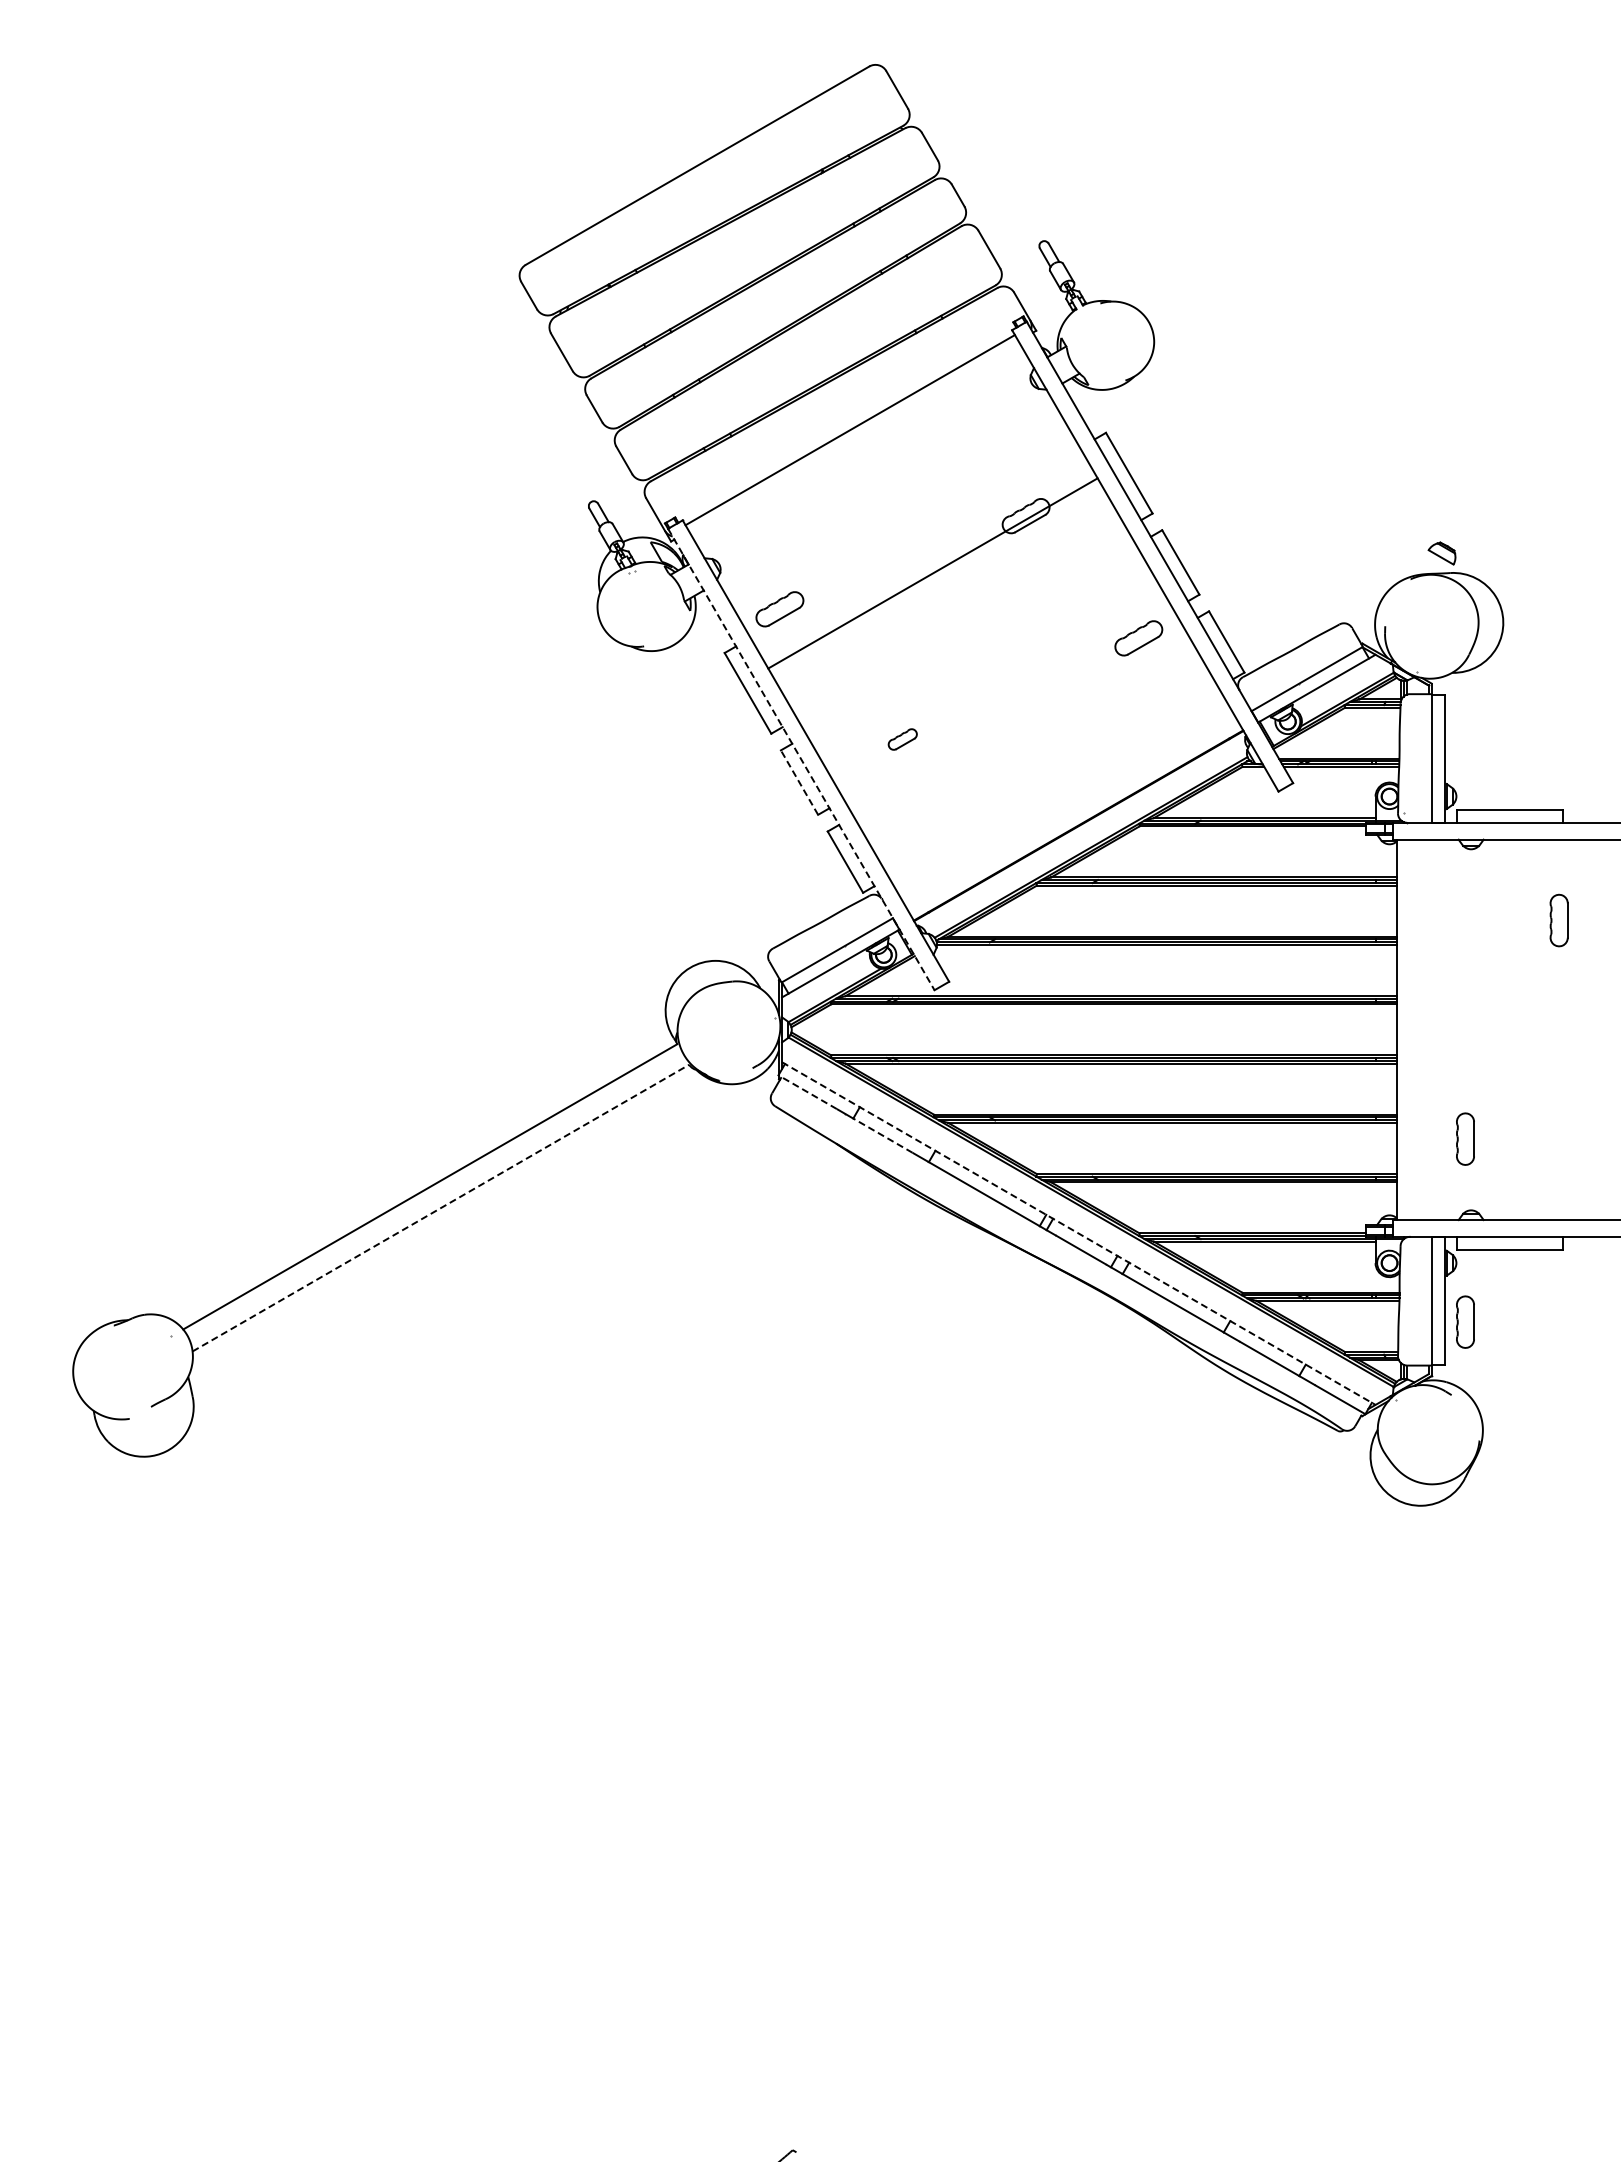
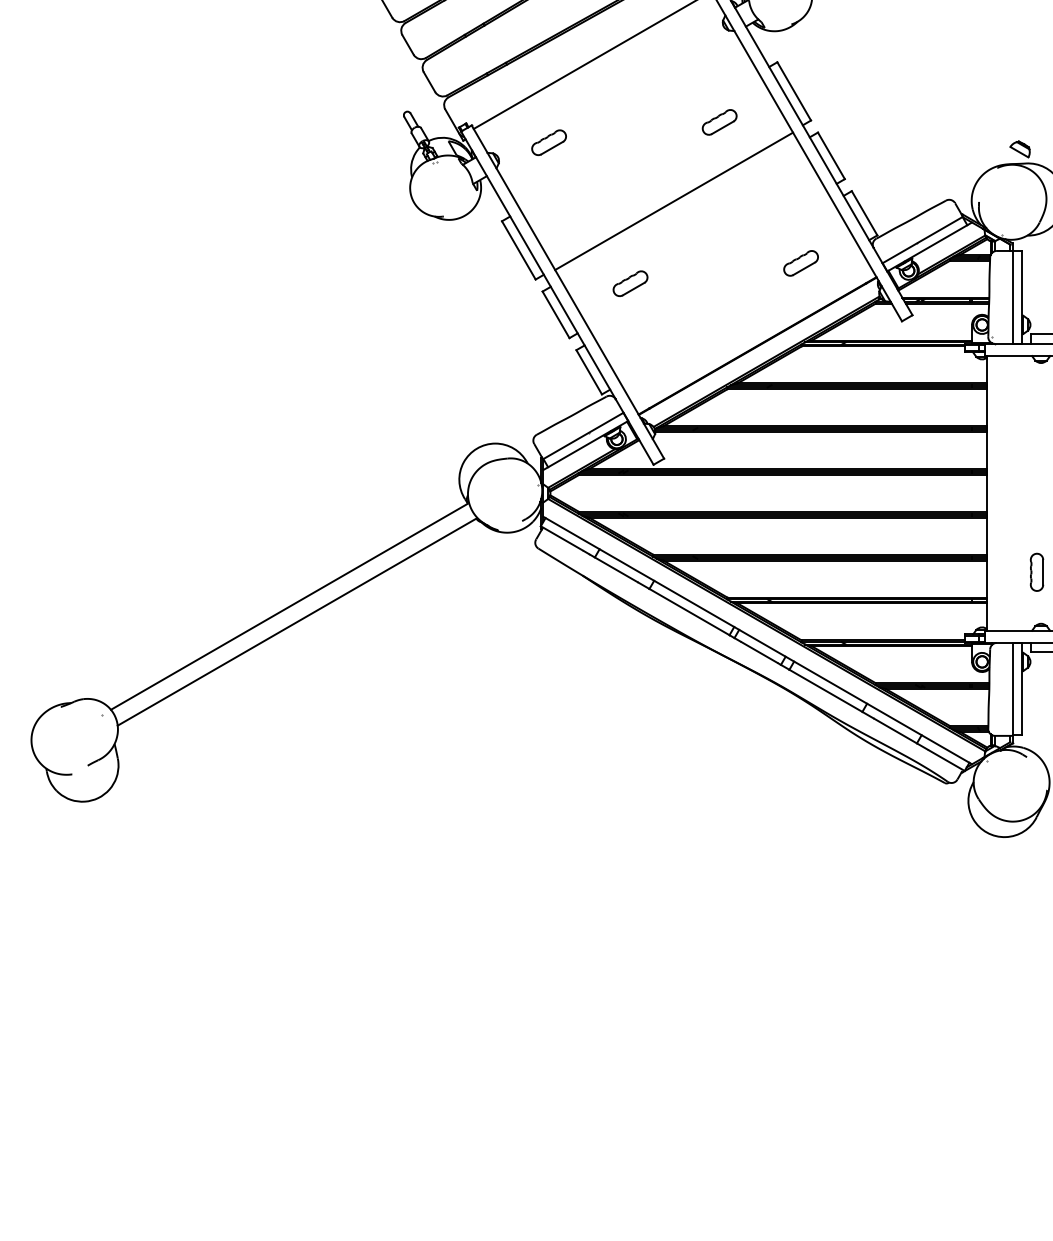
line: (932, 573) -> (673, 201), moved
part: (779, 609) -> (548, 142), moved
part: (1138, 638) -> (800, 263), moved
part: (902, 739) -> (630, 283), size x1.67
line: (801, 759) -> (557, 298), dashed -> solid
line: (799, 782) -> (556, 314), dashed -> solid
line: (807, 1092) -> (561, 538), dashed -> solid
line: (882, 1135) -> (615, 569), dashed -> solid
line: (440, 1208) -> (296, 622), dashed -> solid
line: (1078, 1233) -> (757, 640), dashed -> solid
part: (1465, 1321) -> (1037, 704), removed

